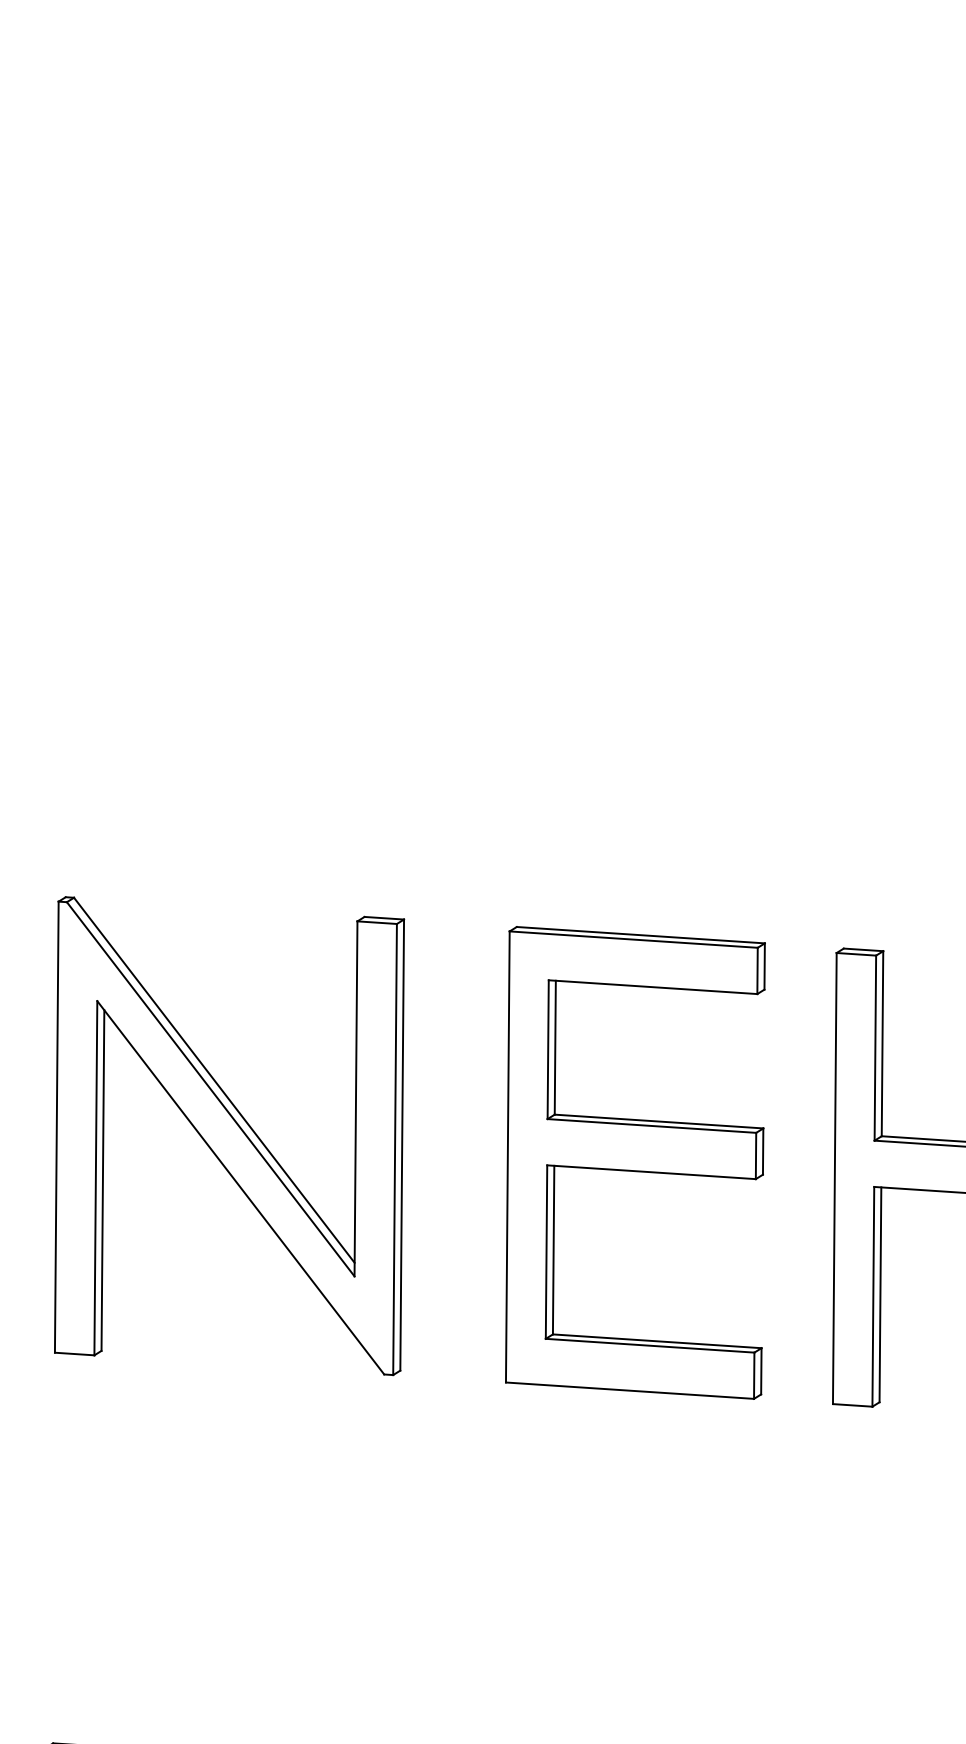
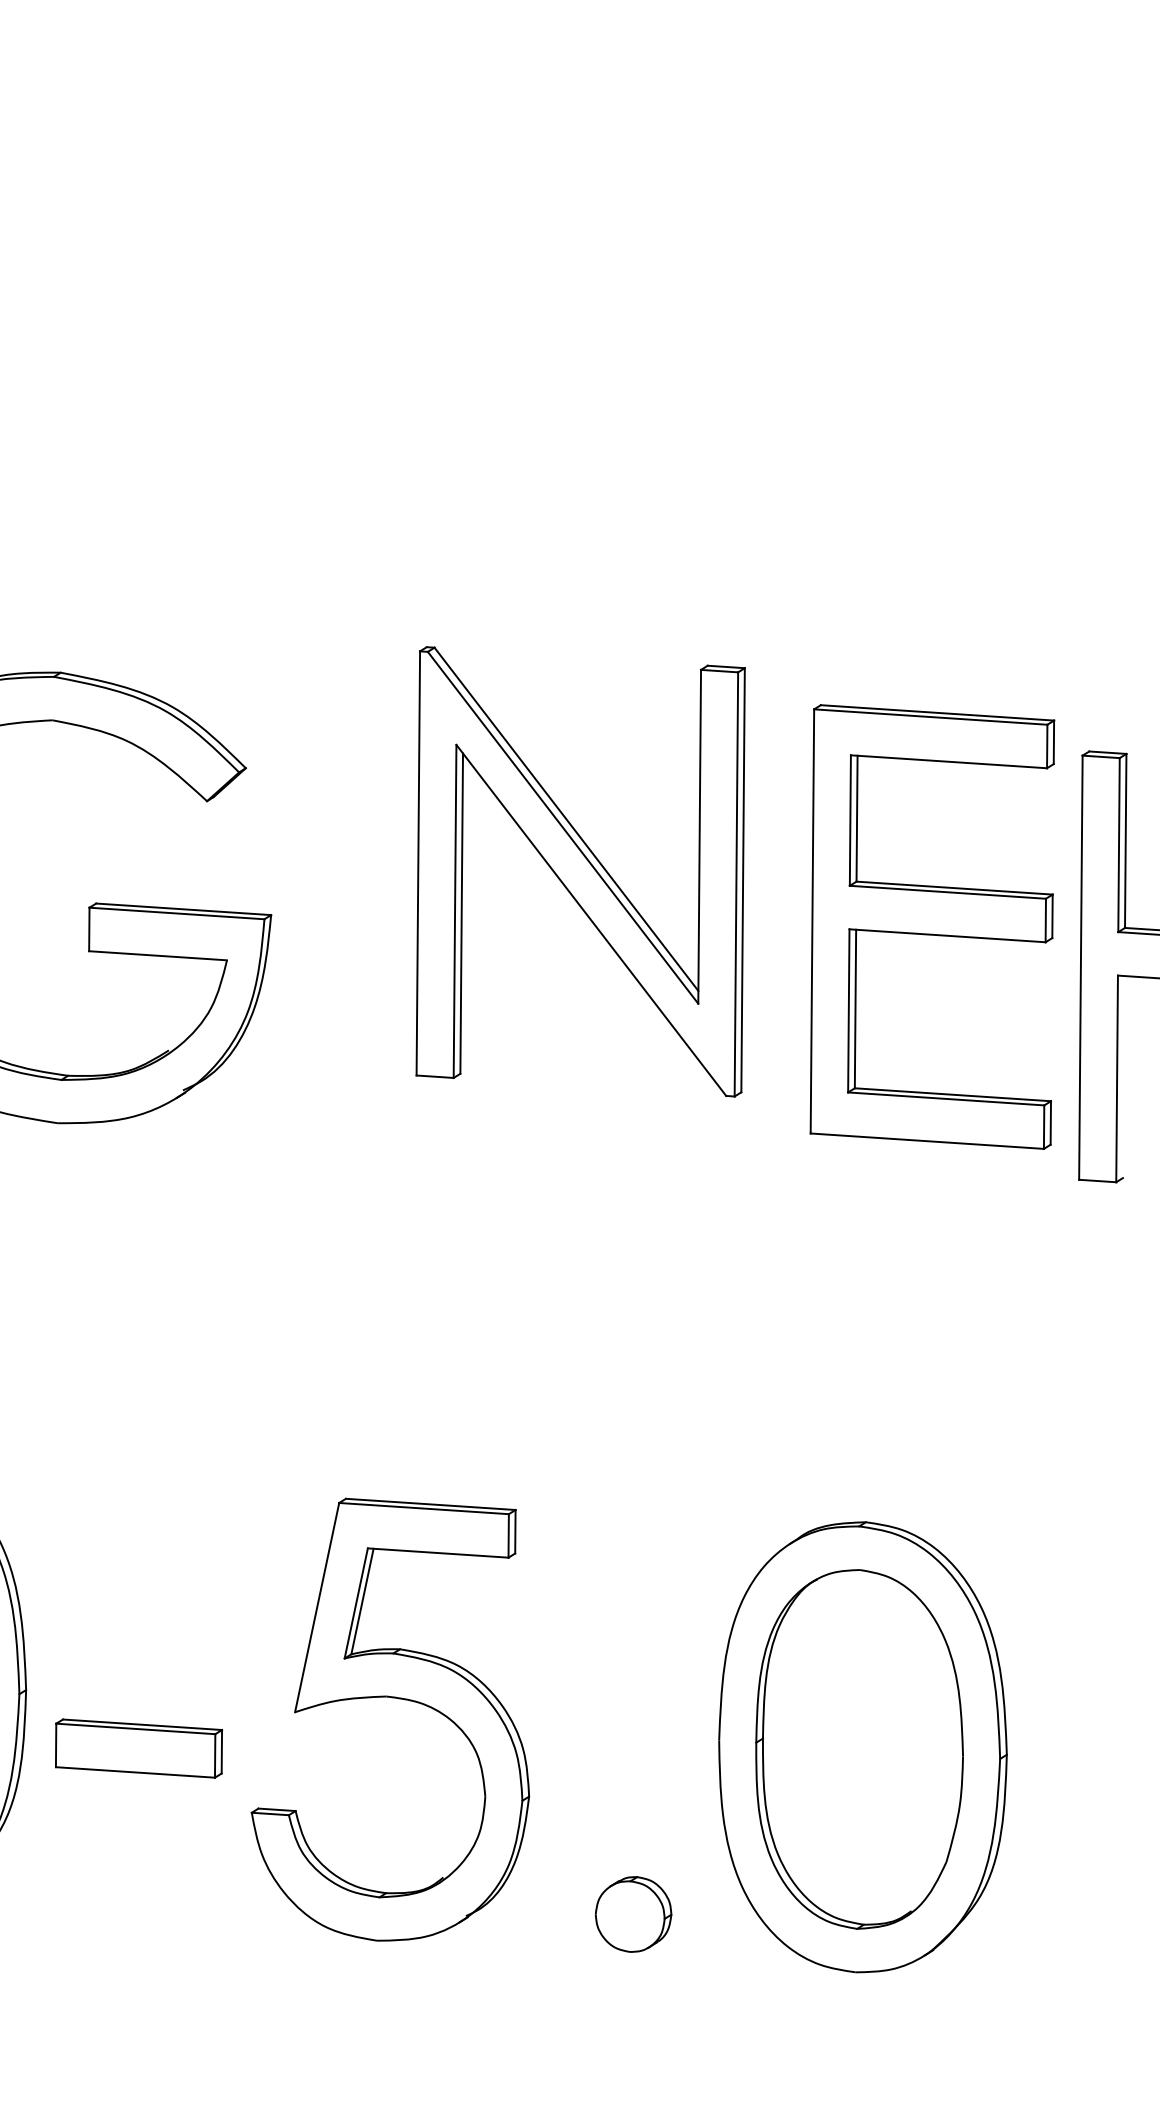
part: (229, 1135) -> (580, 871), moved
part: (635, 1162) -> (932, 926), moved
line: (880, 1295) -> (1123, 1077), removed

